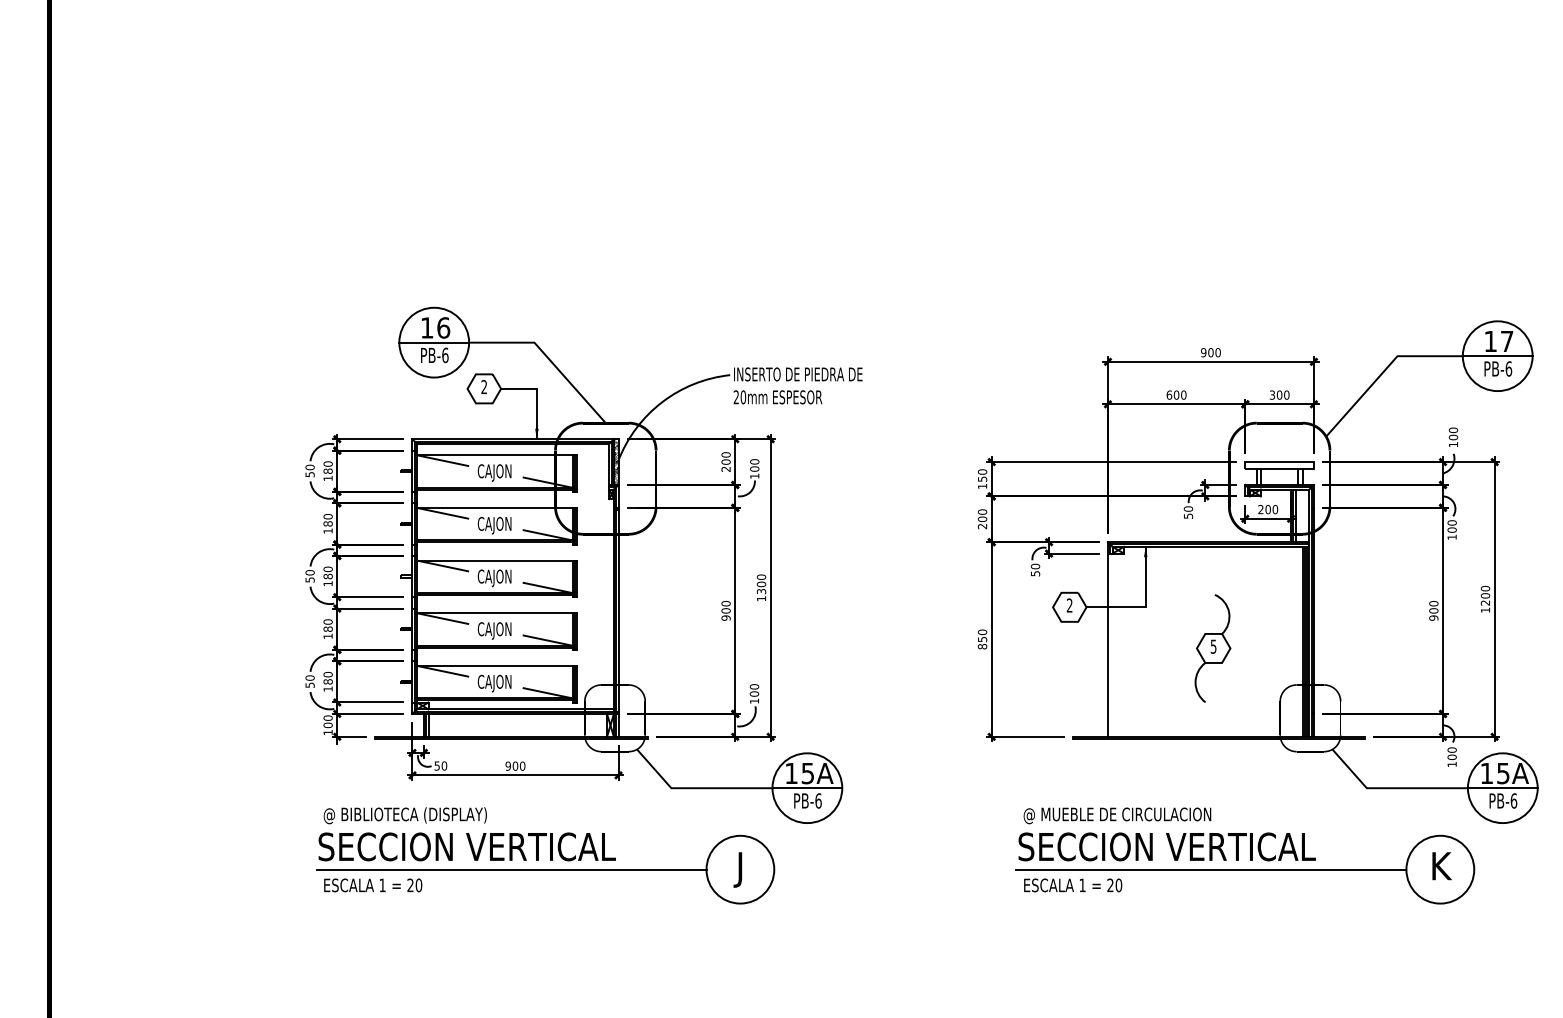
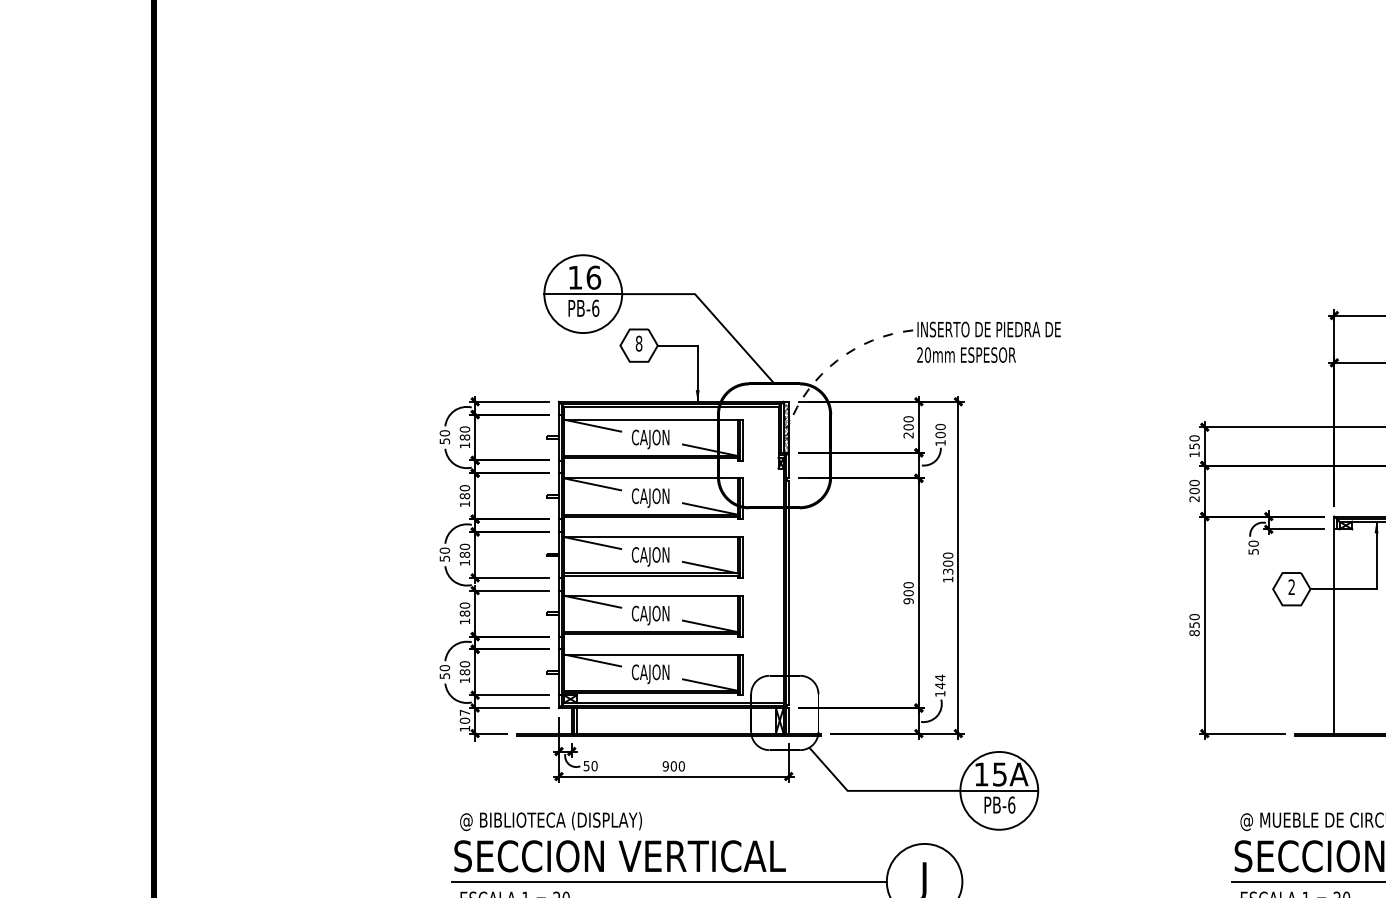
text: (484, 387) -> (639, 344), 2 -> 8
arc: (662, 402) -> (837, 360), solid -> dashed
text: (754, 690) -> (940, 681), 100 -> 144
text: (327, 717) -> (464, 712), 100 -> 107

